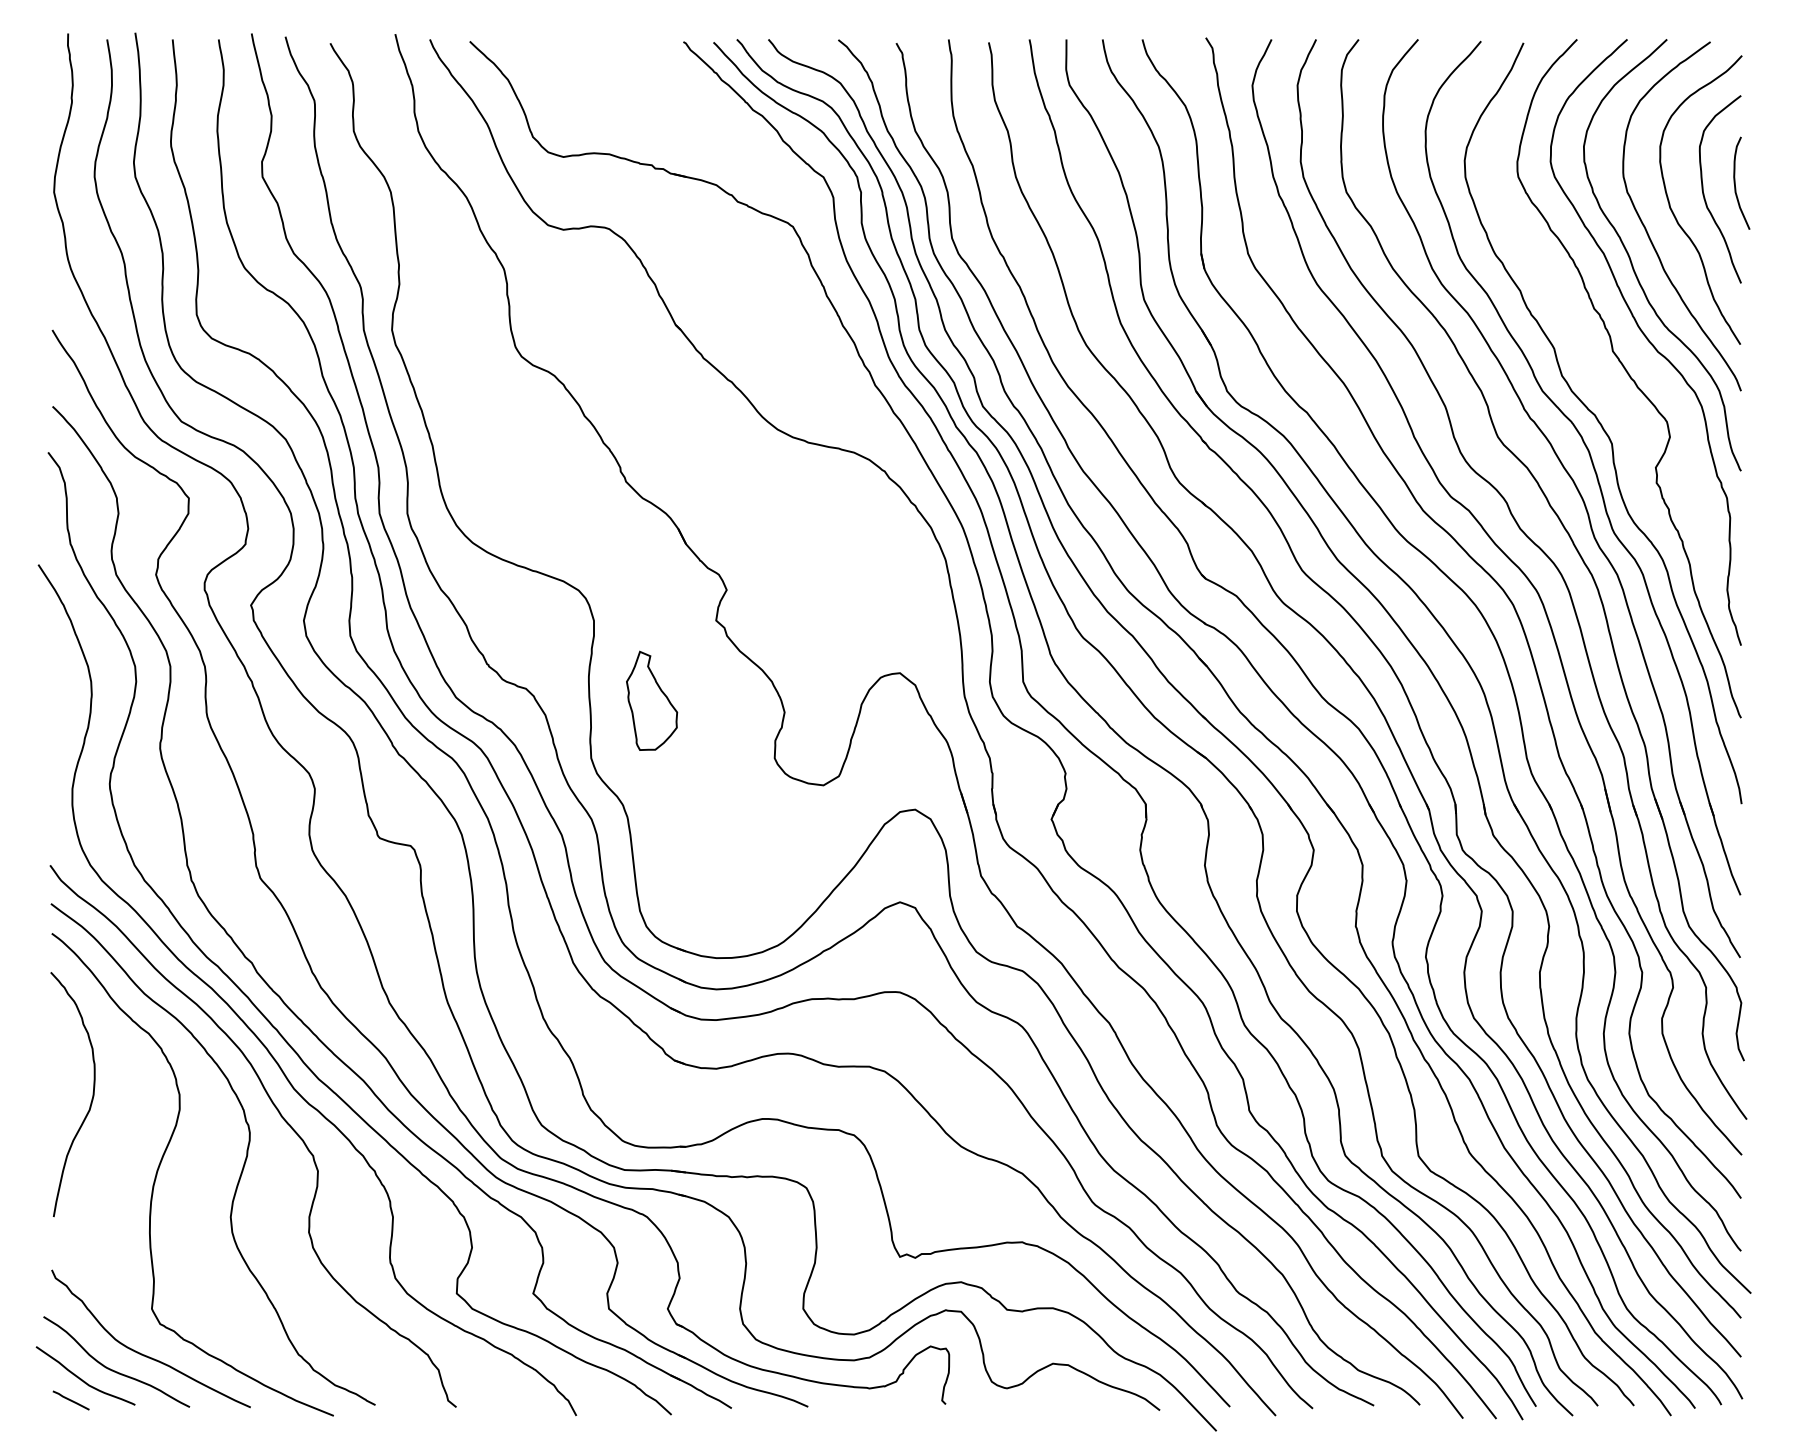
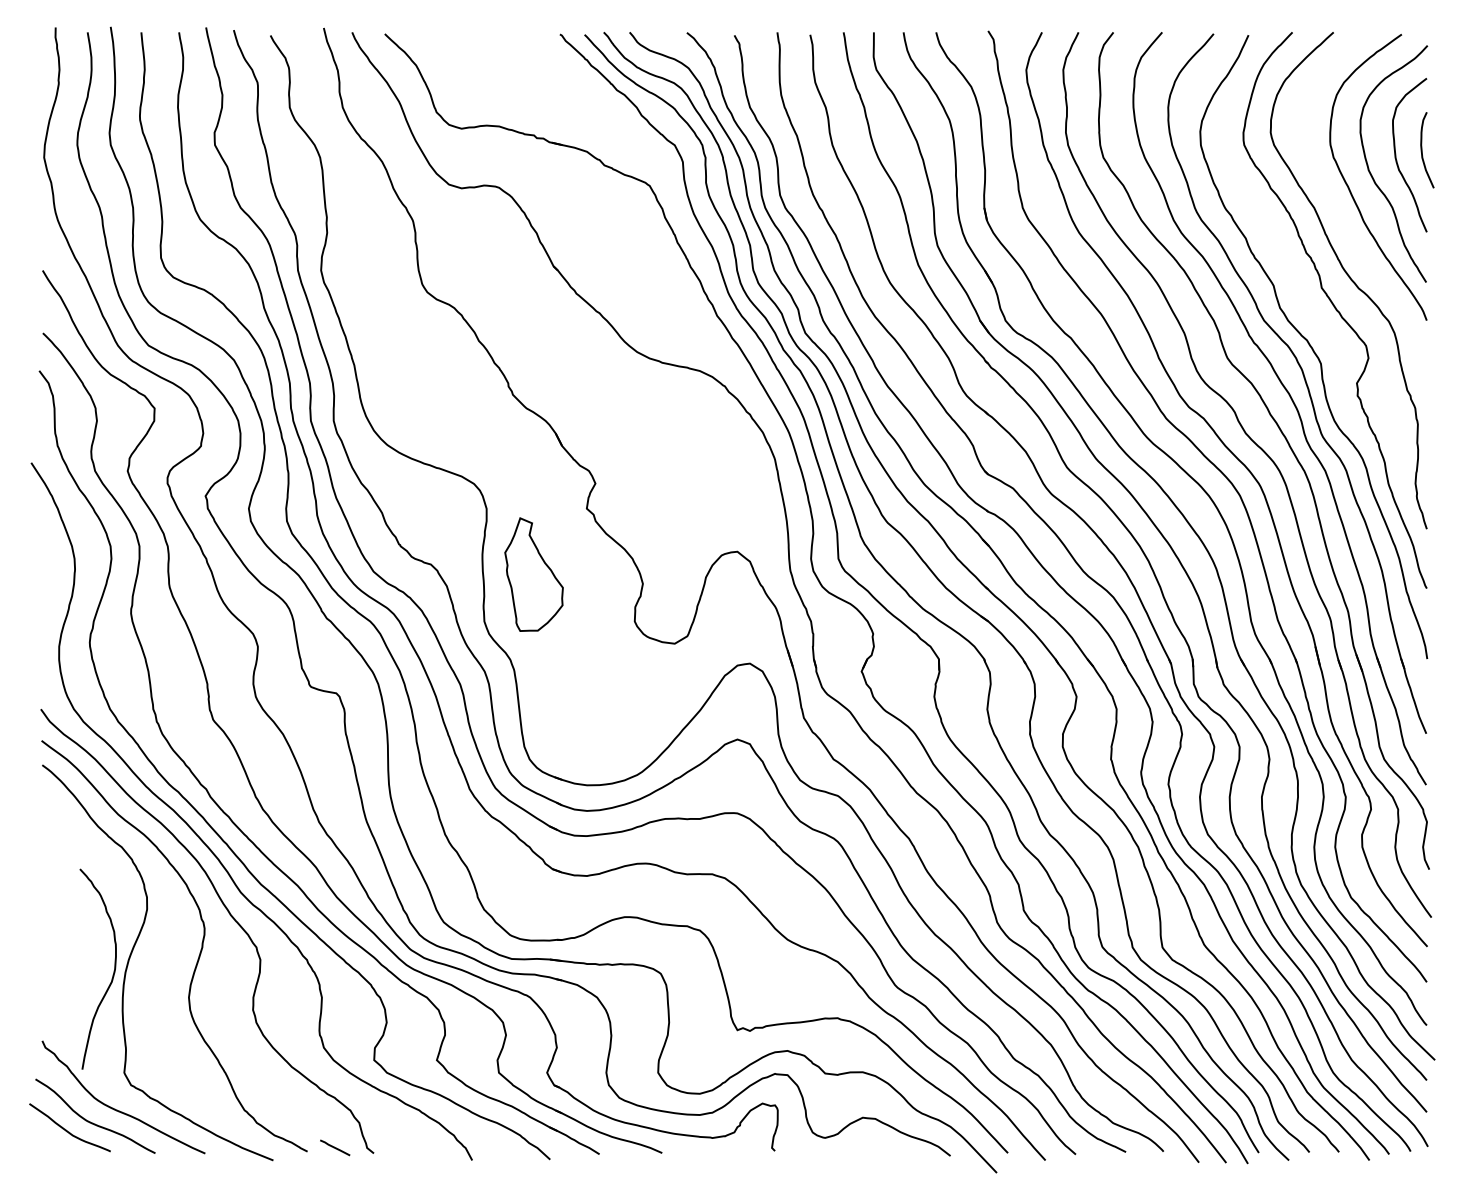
curve: (1633, 265) -> (1338, 217), removed
part: (652, 700) -> (534, 574), size x1.4
curve: (91, 1098) -> (113, 972), moved
line: (70, 1400) -> (334, 1147), moved

